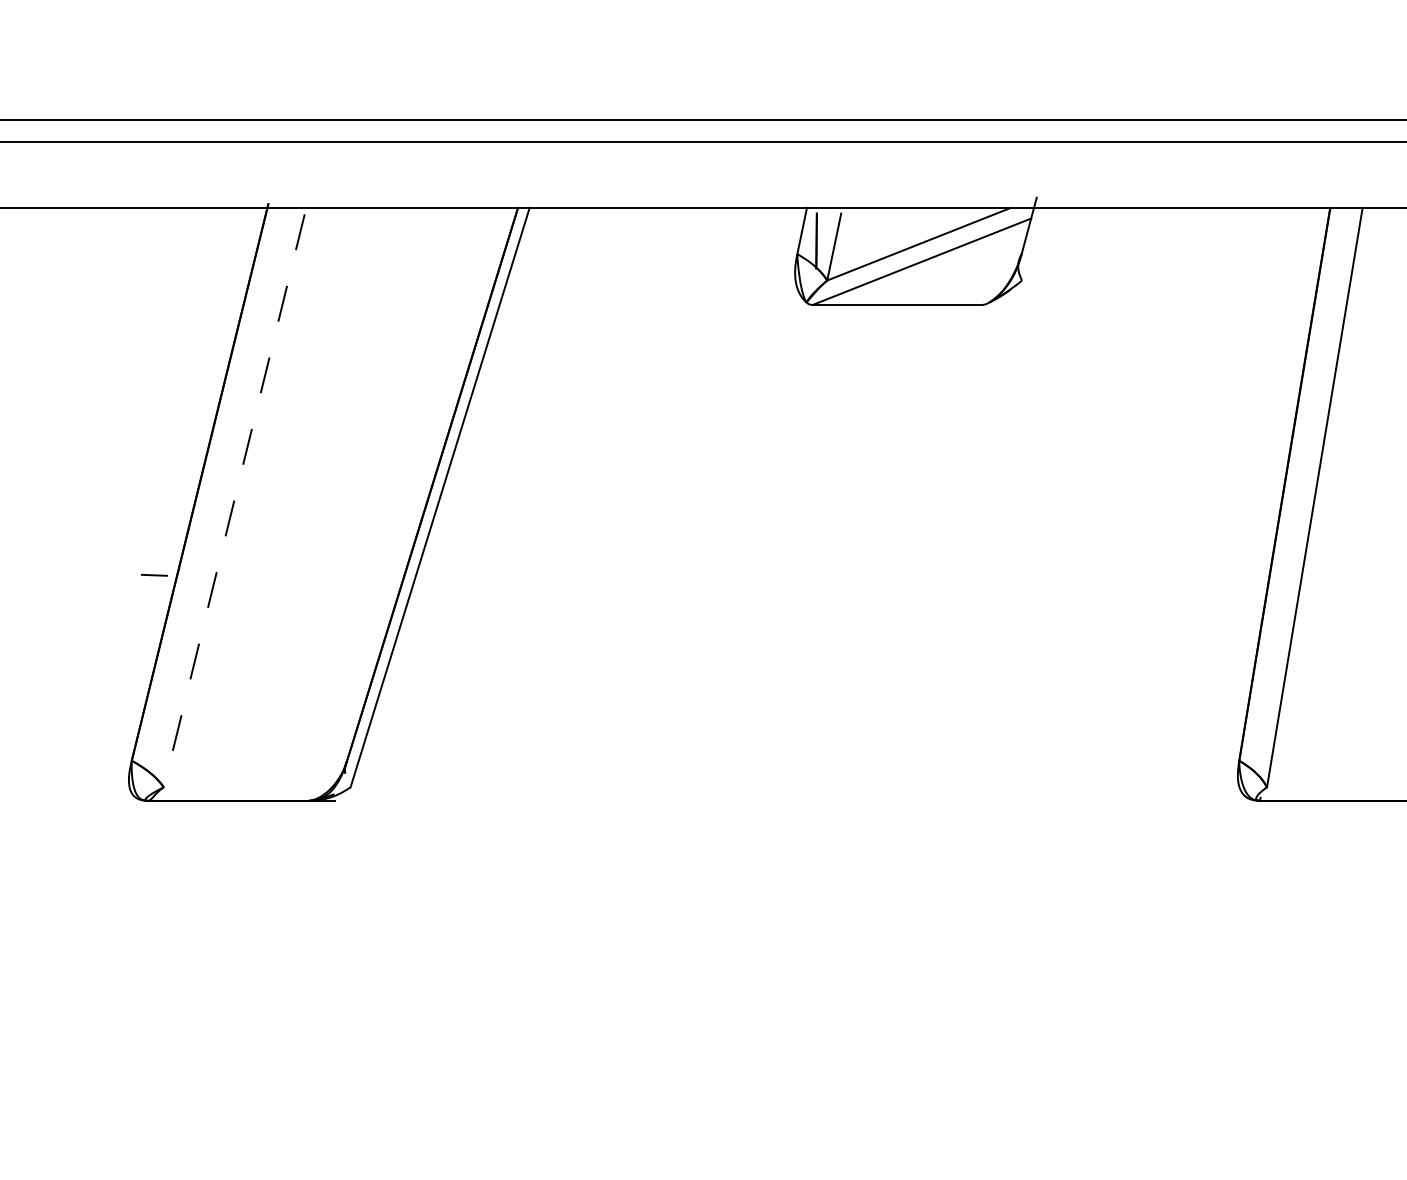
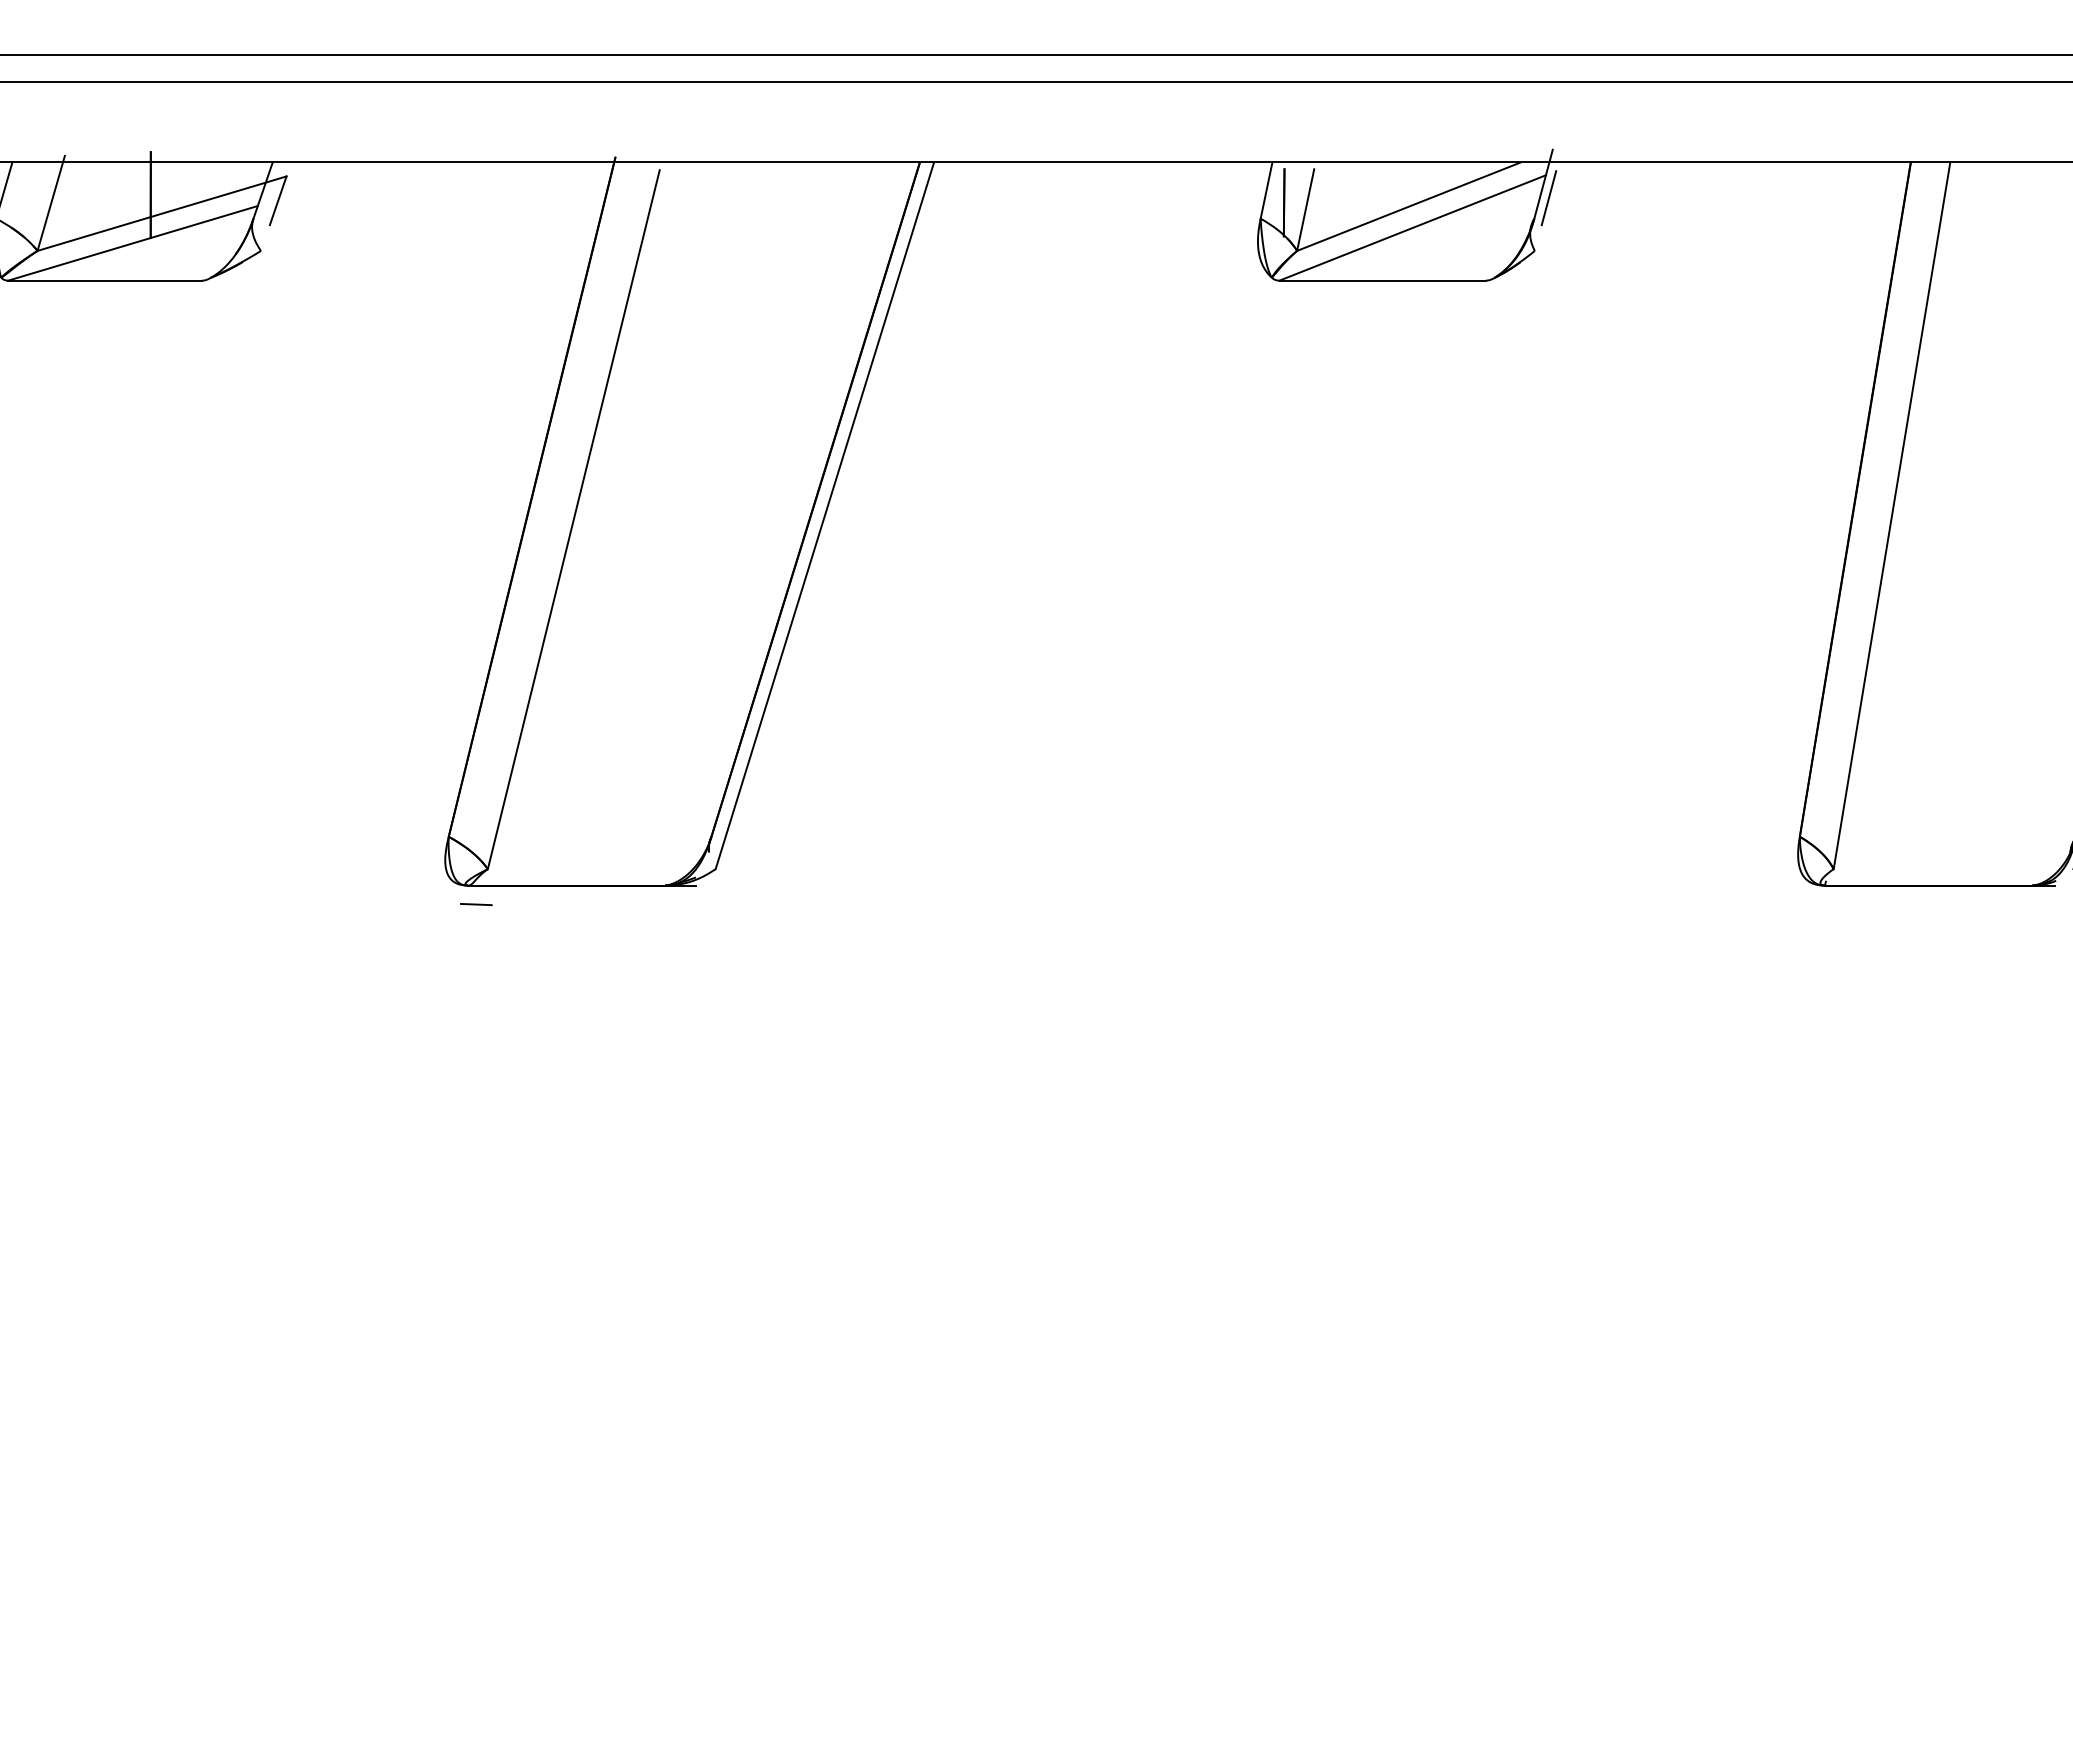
line: (1033, 237) -> (1548, 198), added
line: (234, 500) -> (573, 519), dashed -> solid
line: (154, 575) -> (476, 904), moved

